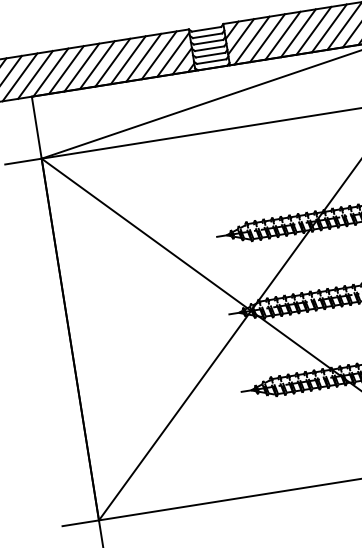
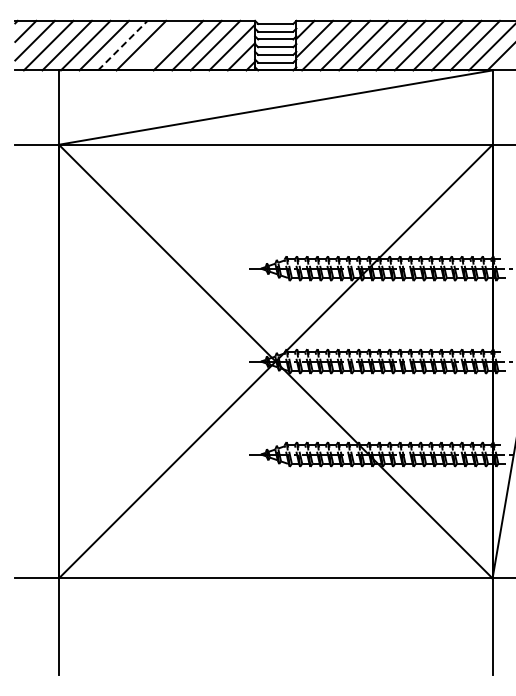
line: (112, 62) -> (159, 45), removed
line: (82, 67) -> (123, 45), solid -> dashed

